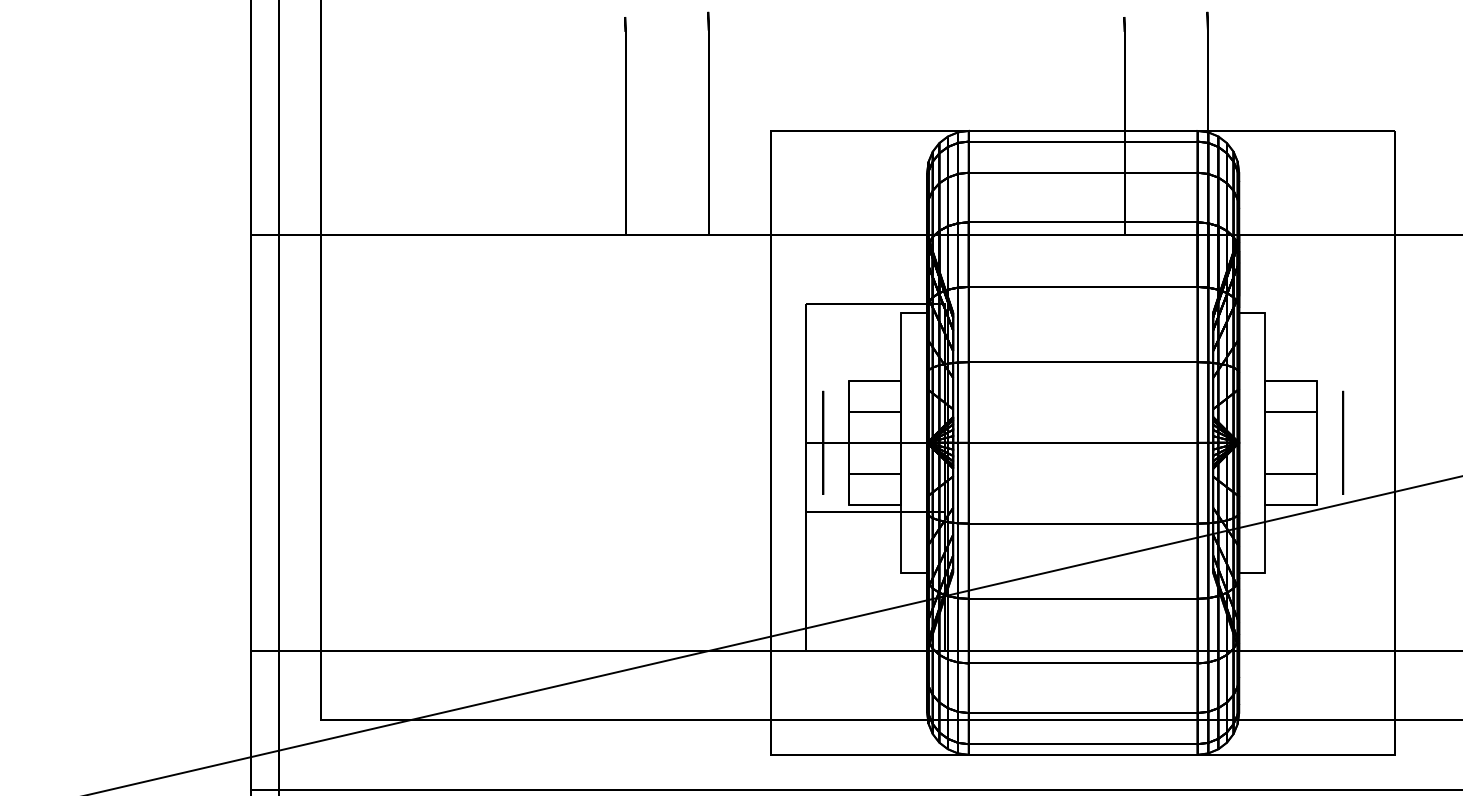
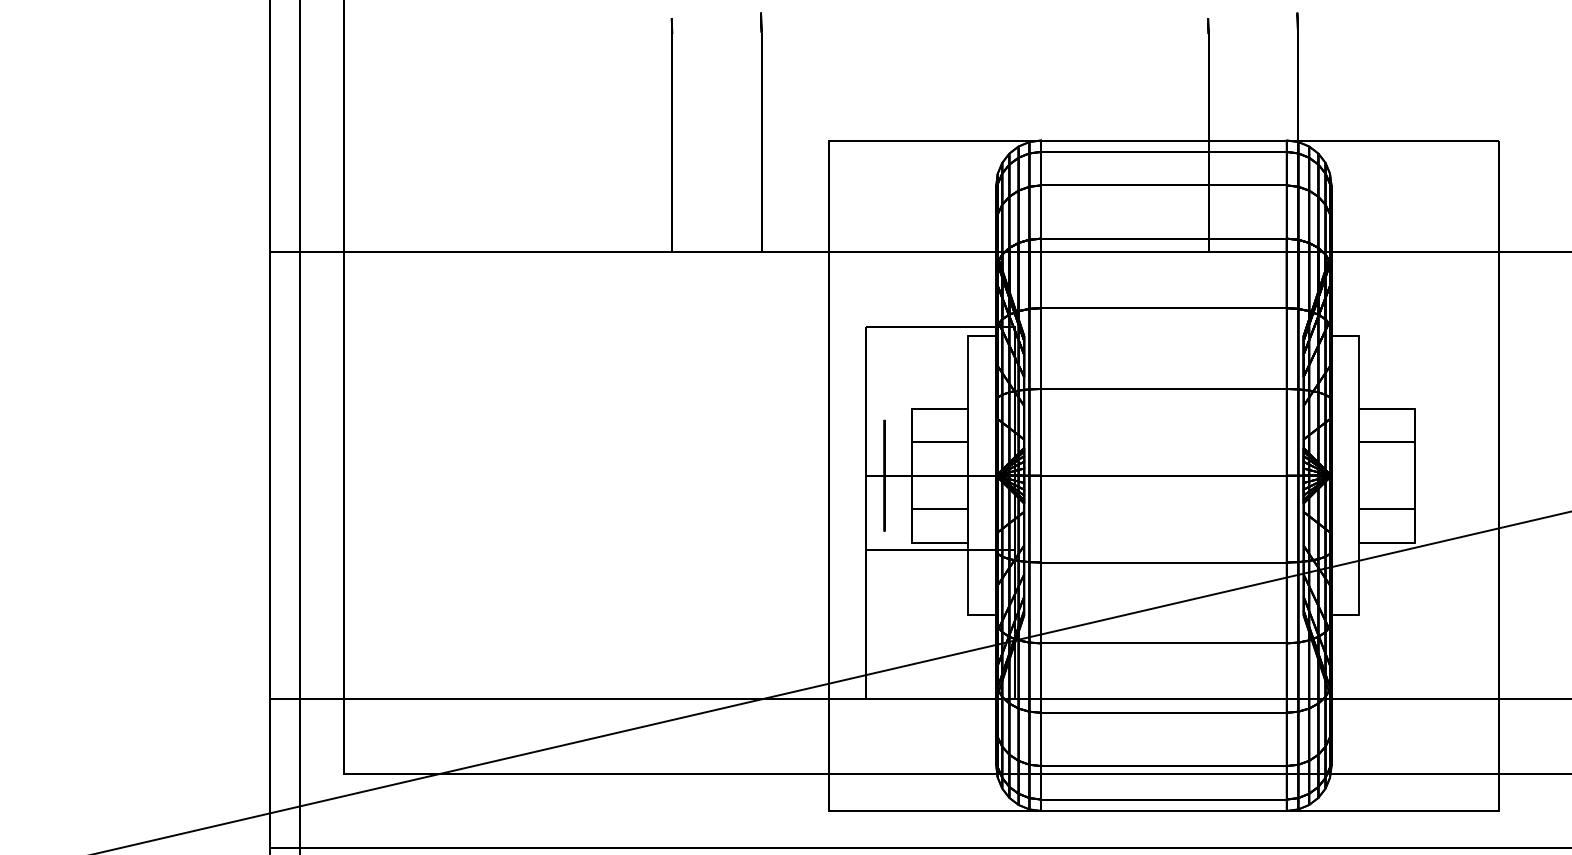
circle: (1343, 442) -> (1443, 475), removed

